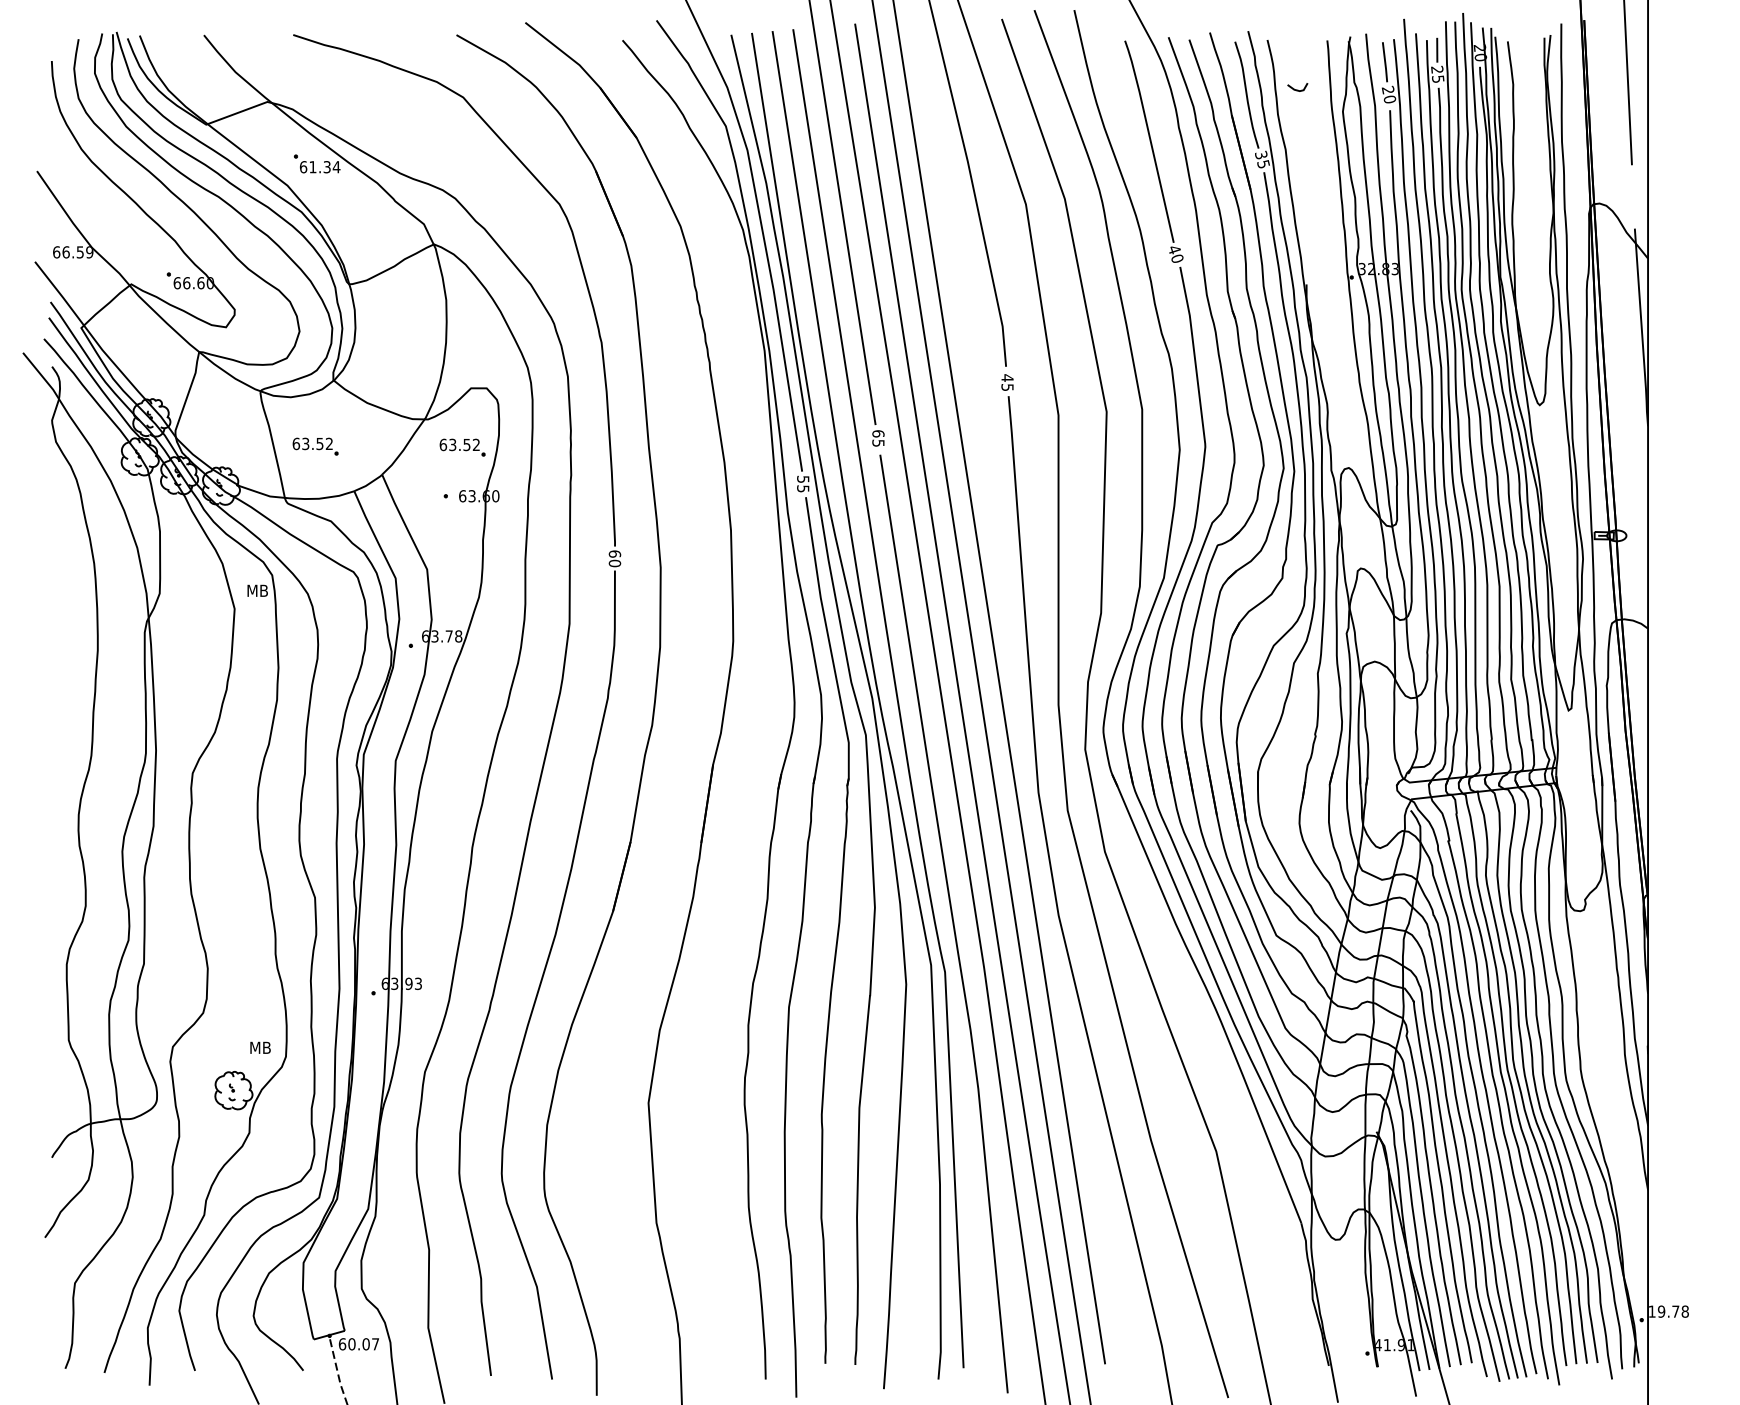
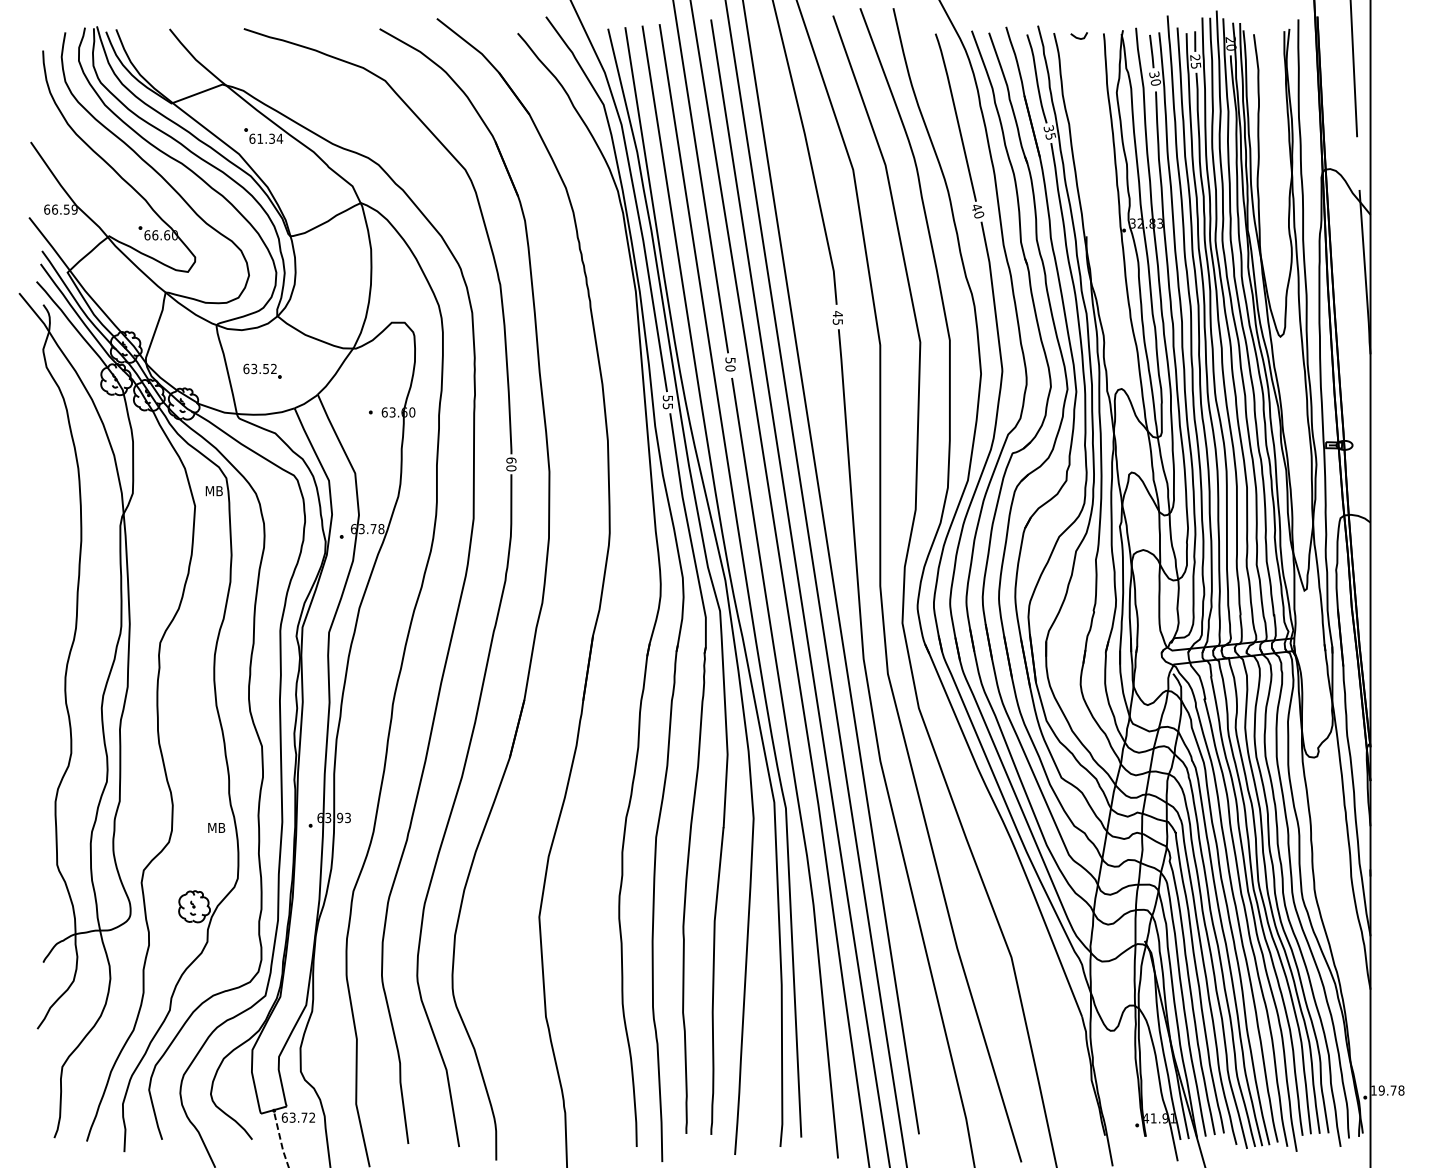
line: (1297, 89) -> (1079, 37), moved
text: (1387, 89) -> (1153, 74), 20 -> 30
text: (878, 438) -> (730, 364), 65 -> 50
part: (462, 447) -> (384, 371), removed
text: (260, 1047) -> (216, 827), moved
text: (363, 1344) -> (302, 1117), 60.07 -> 63.72

